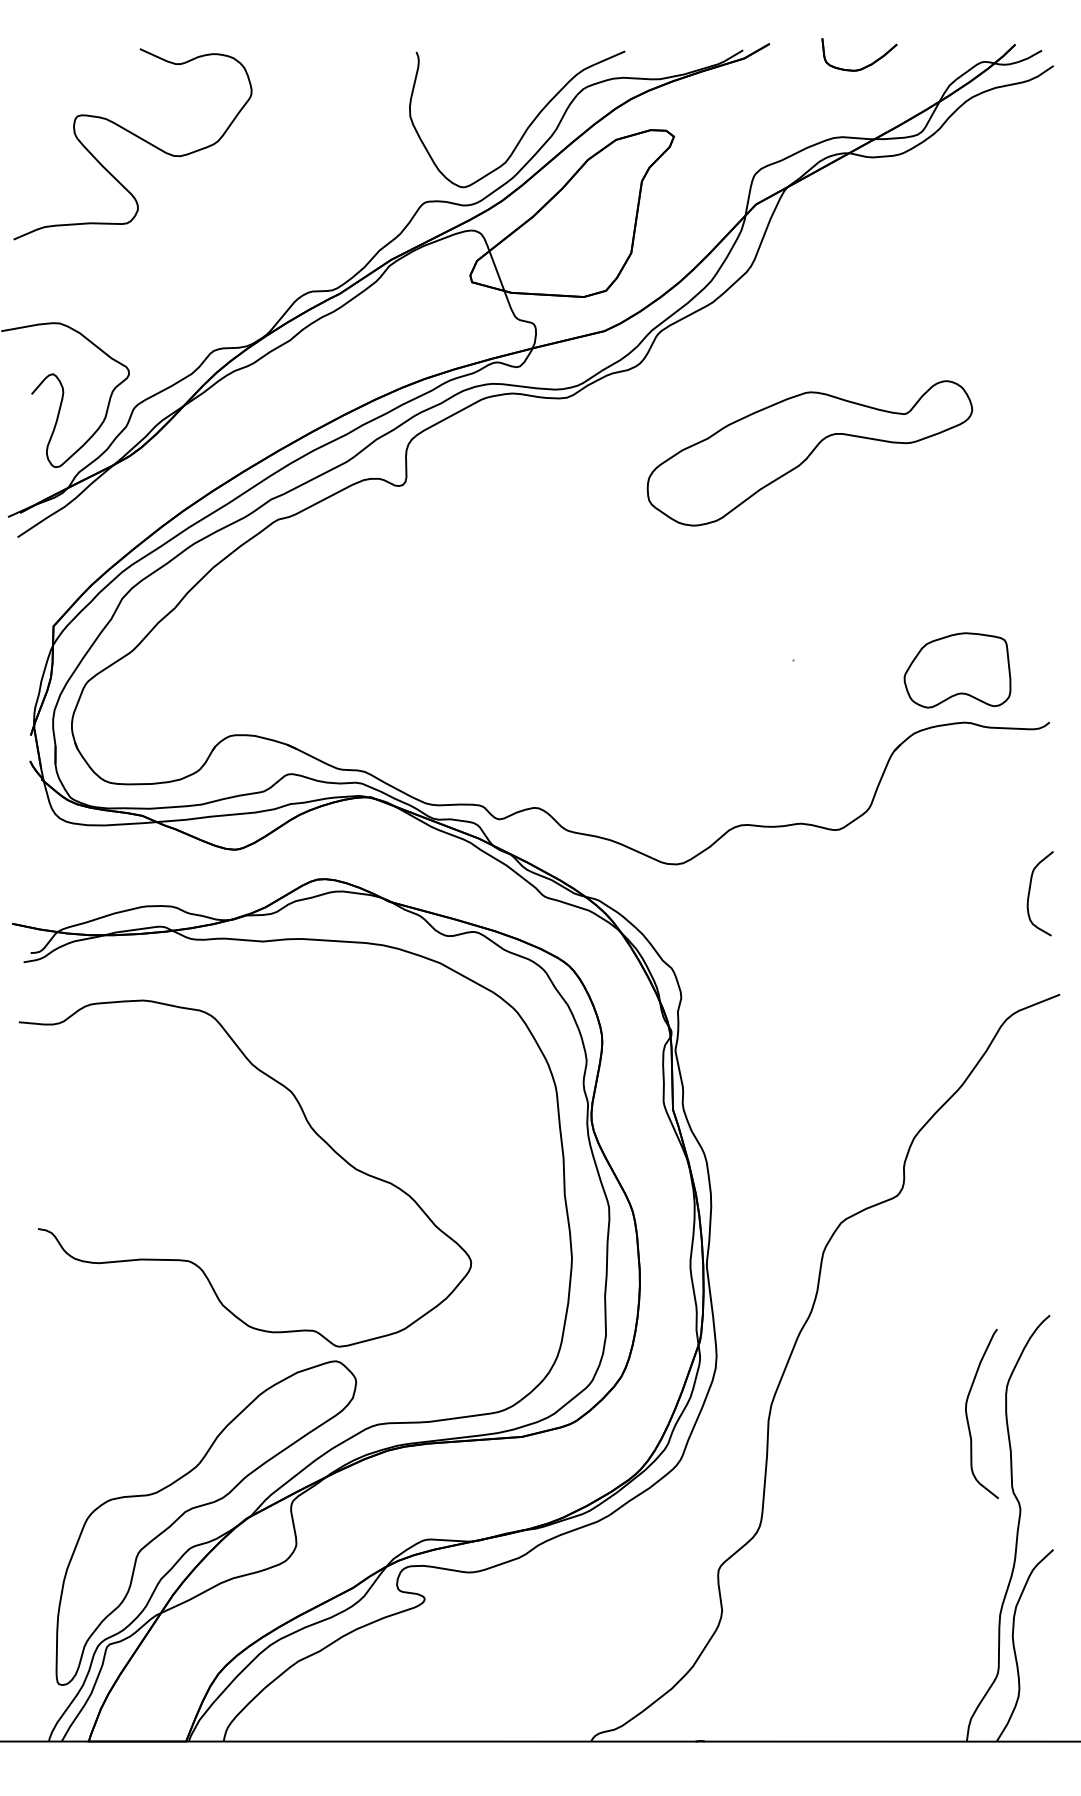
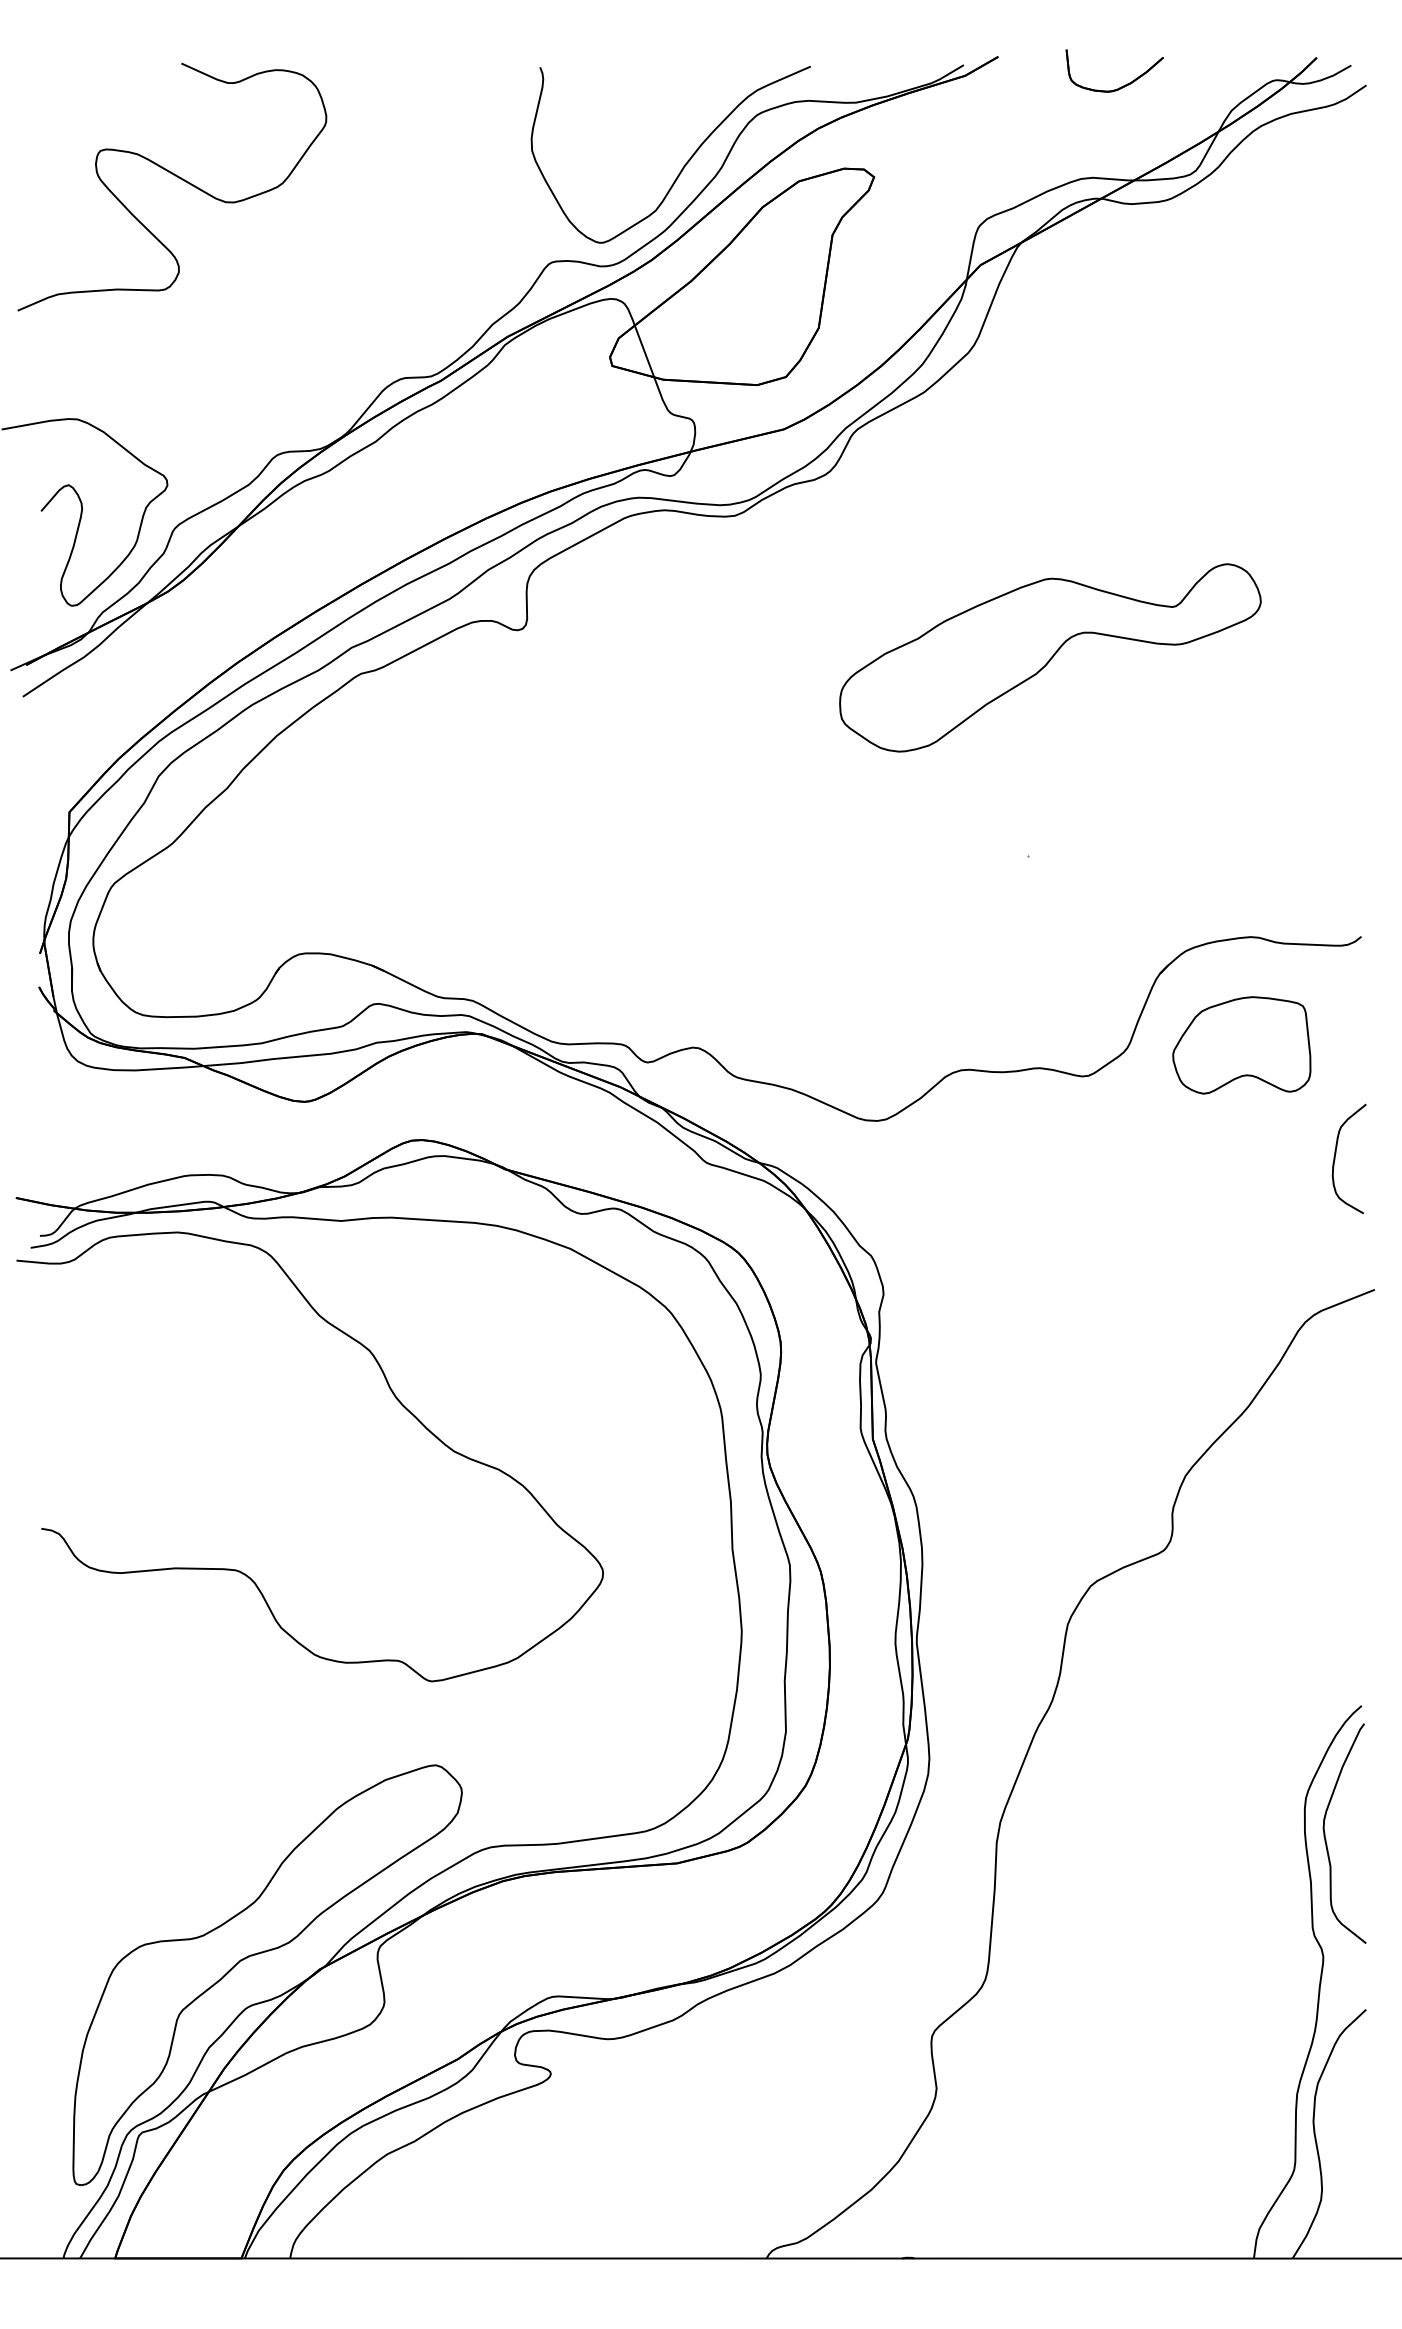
part: (809, 453) -> (1050, 657), moved
part: (957, 670) -> (1241, 1045), moved
curve: (311, 1128) -> (395, 1398), moved
curve: (968, 1418) -> (1326, 1839), moved

